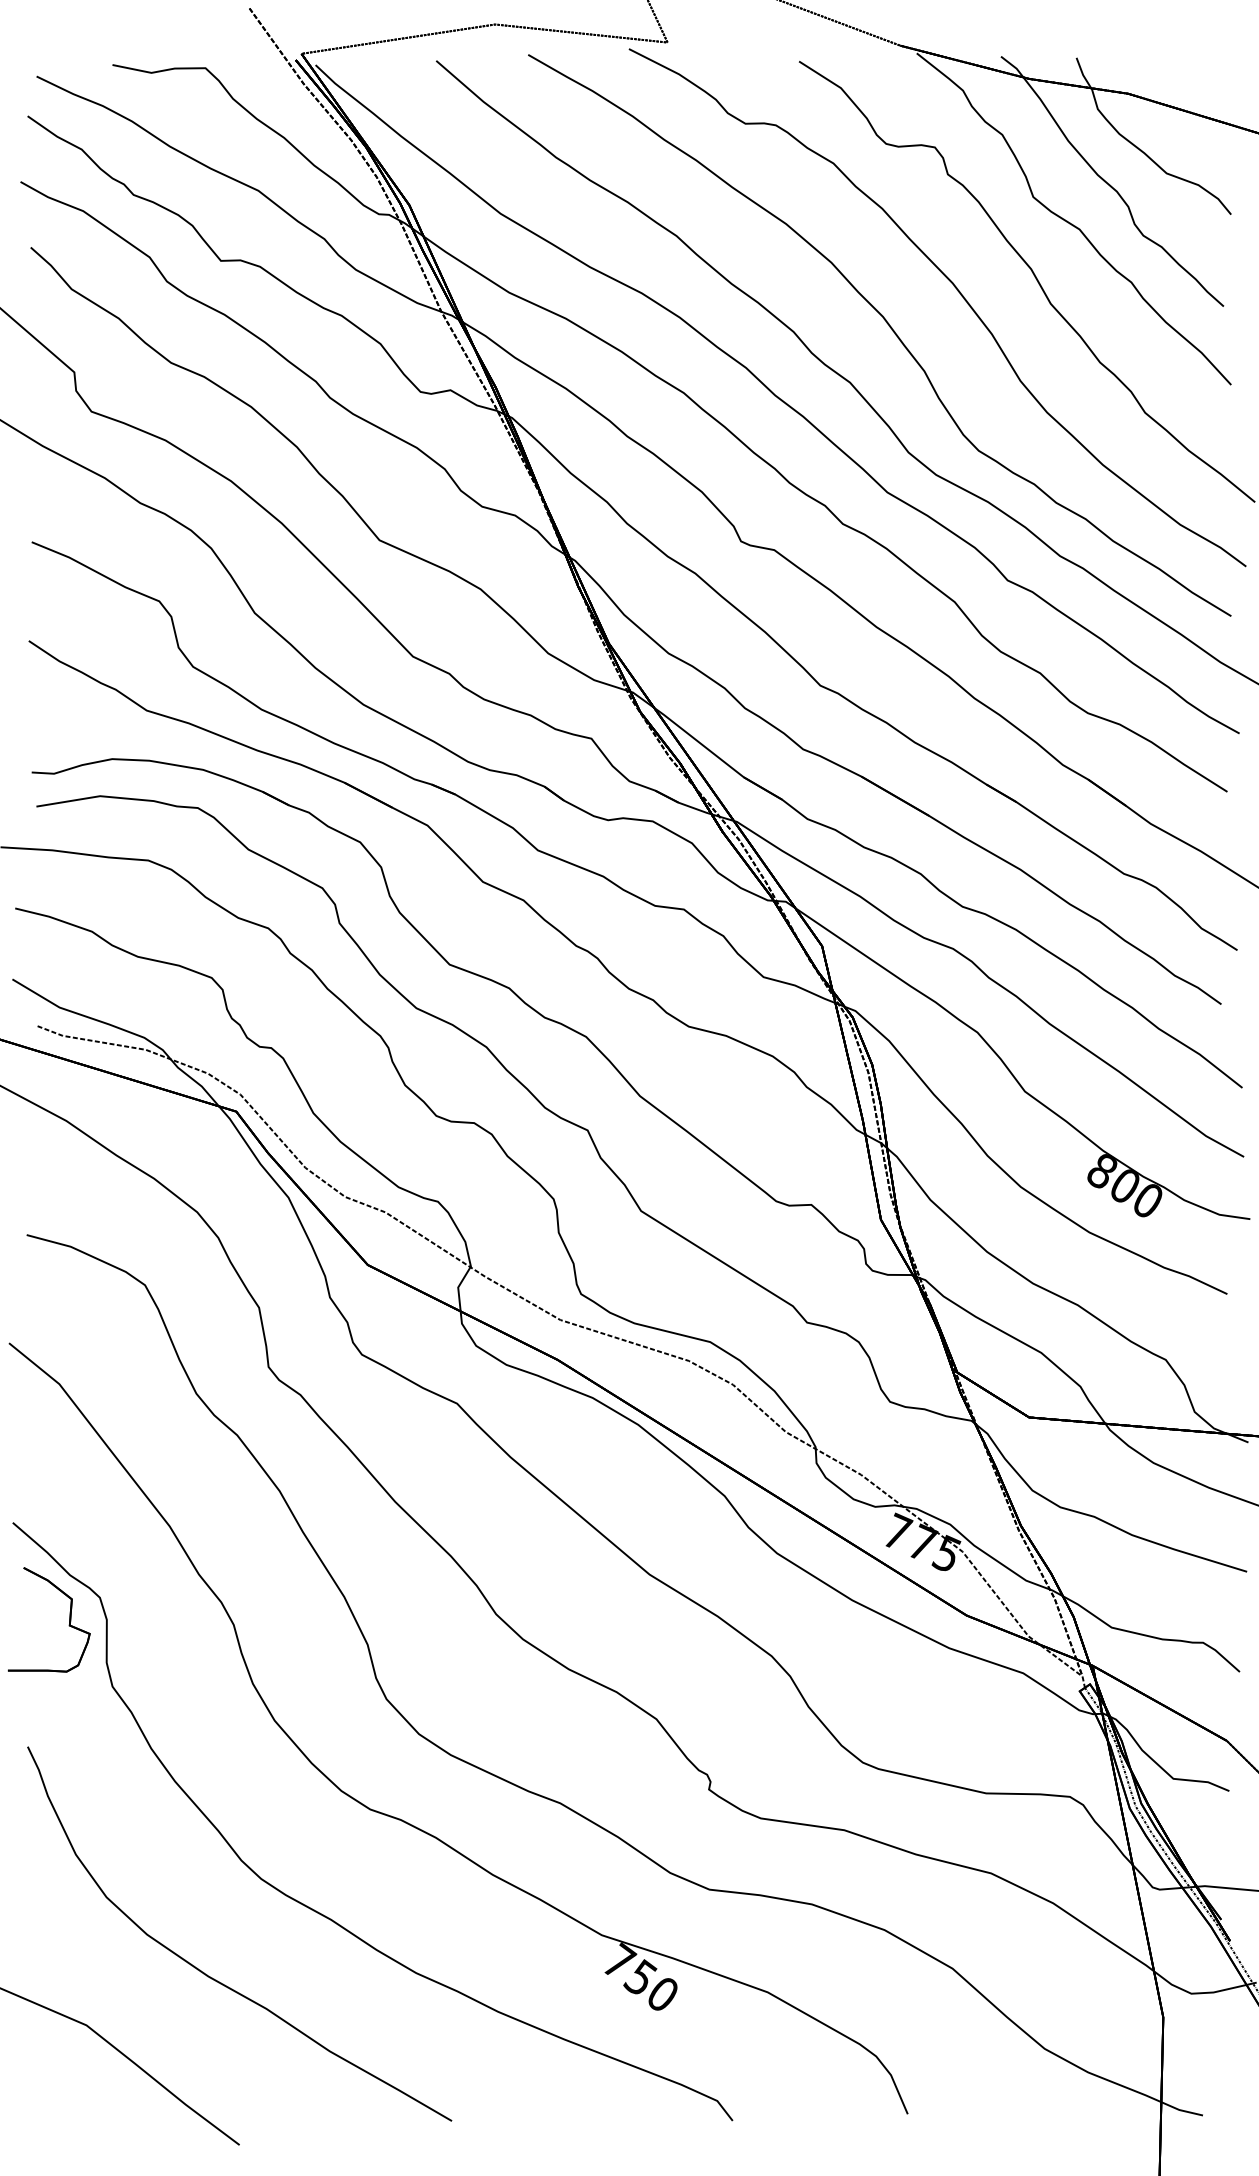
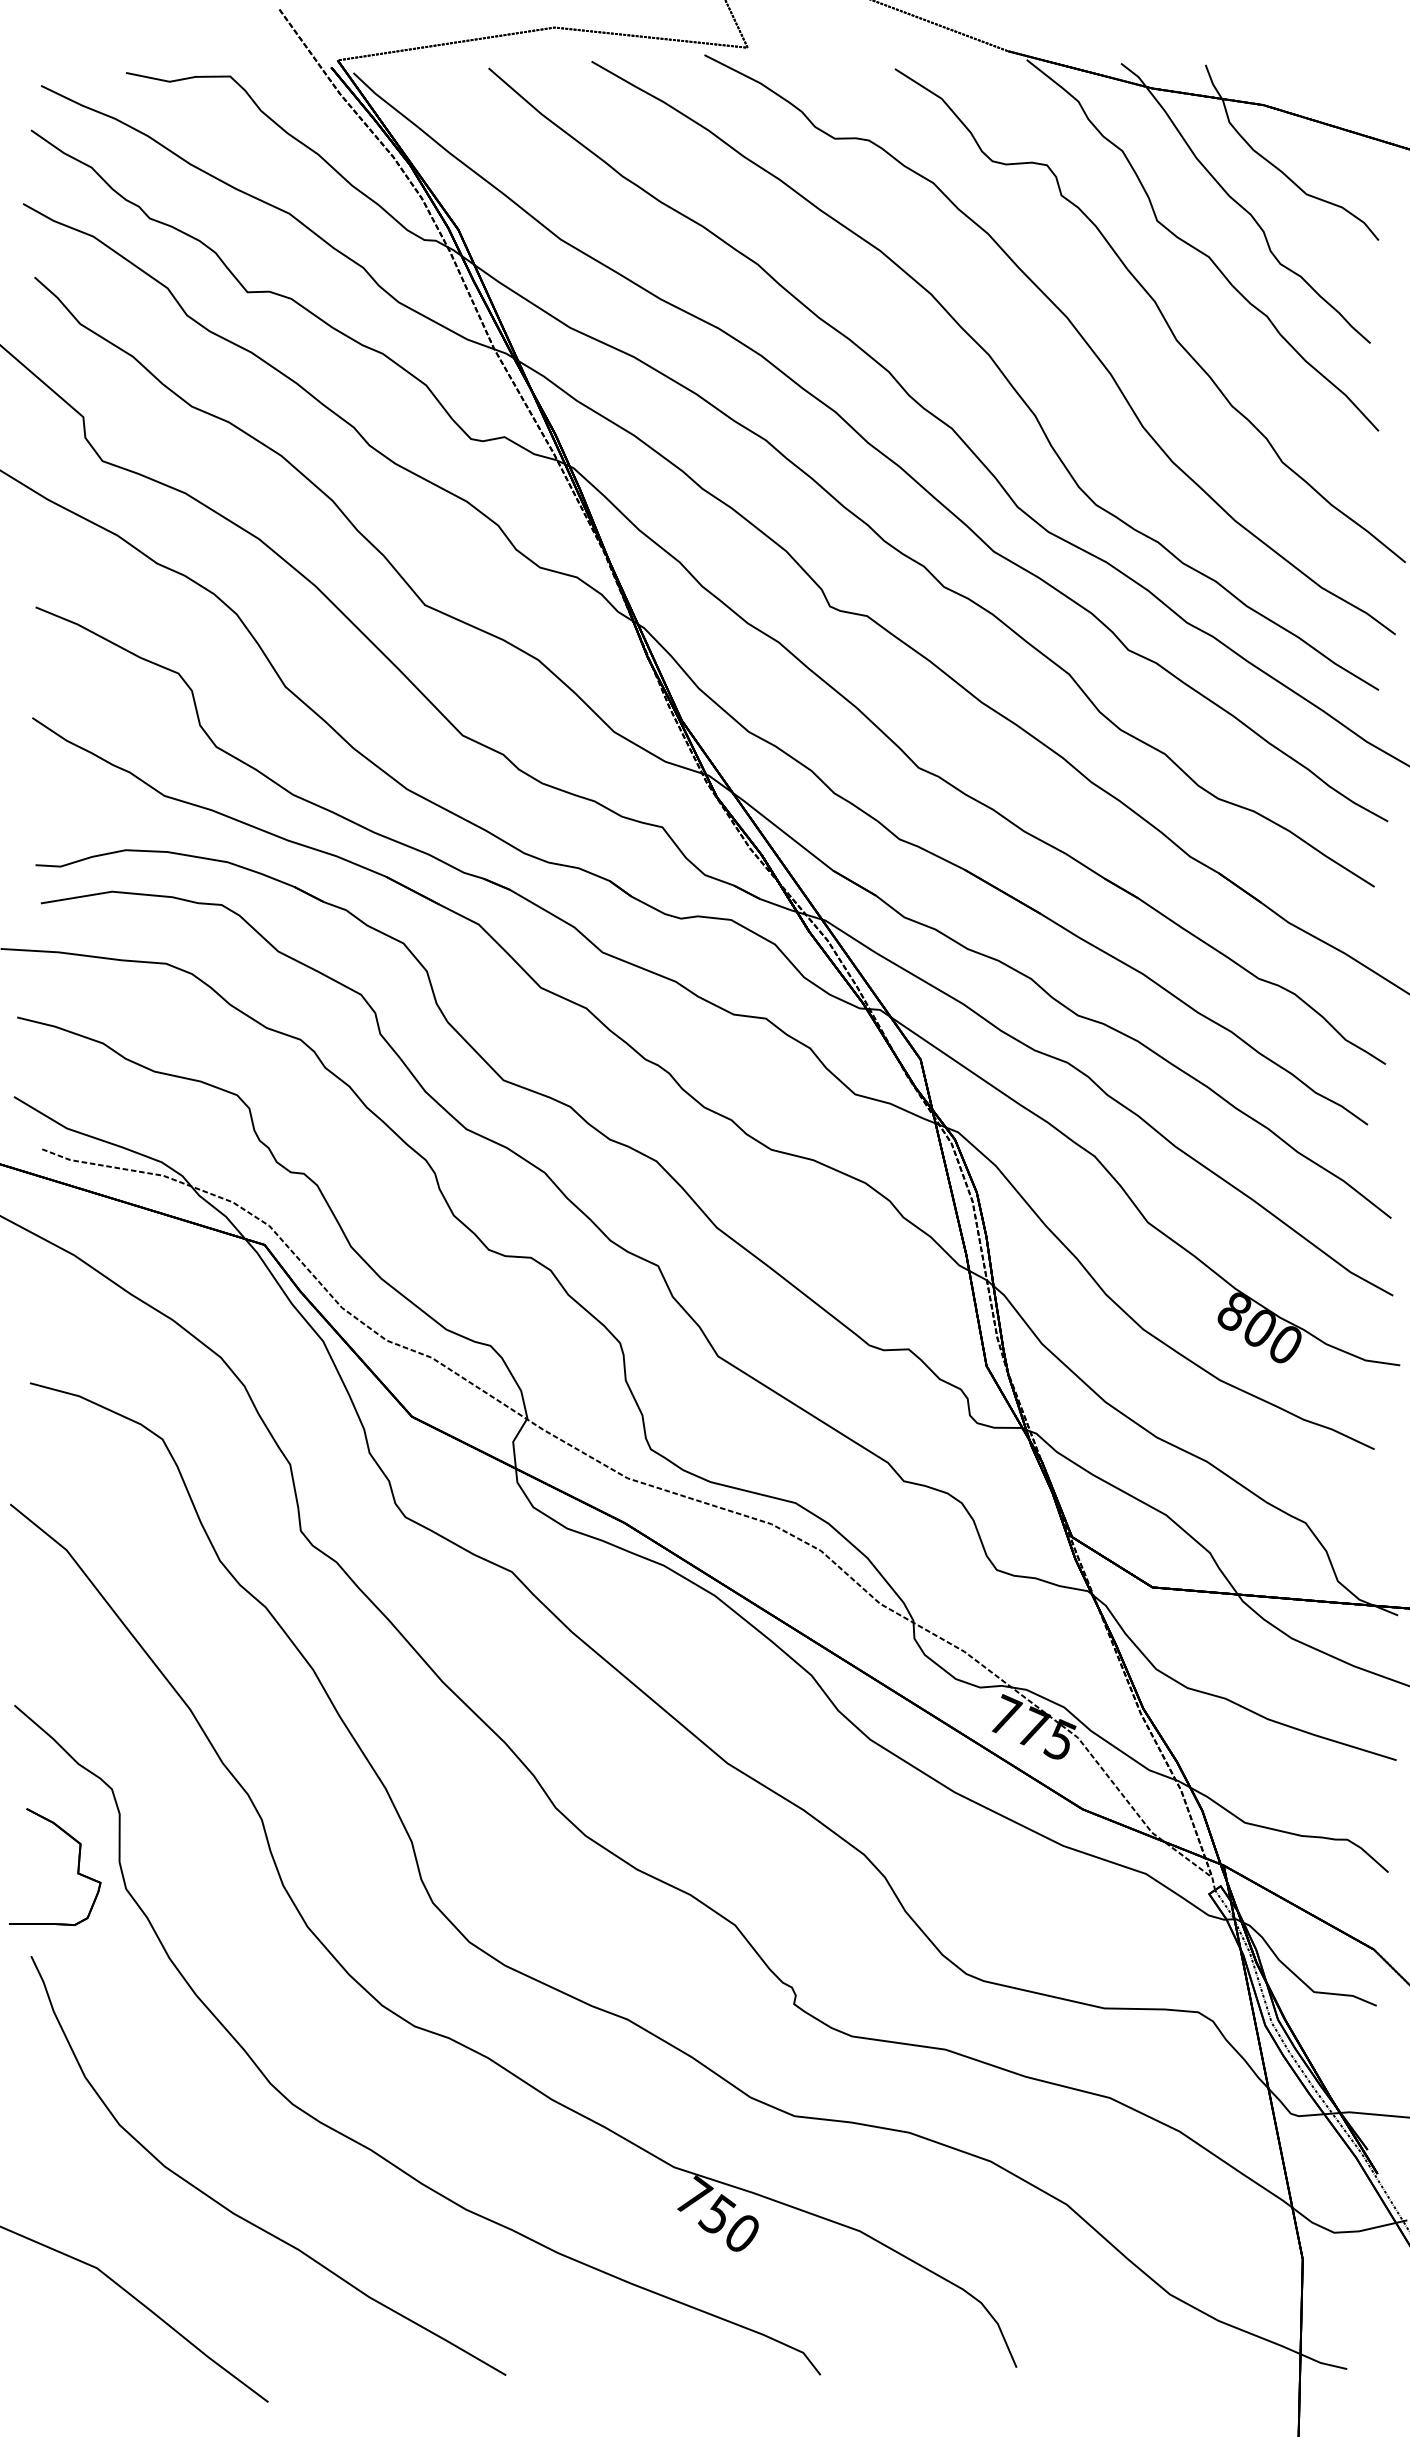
part: (69, 1620) -> (77, 1867), moved

